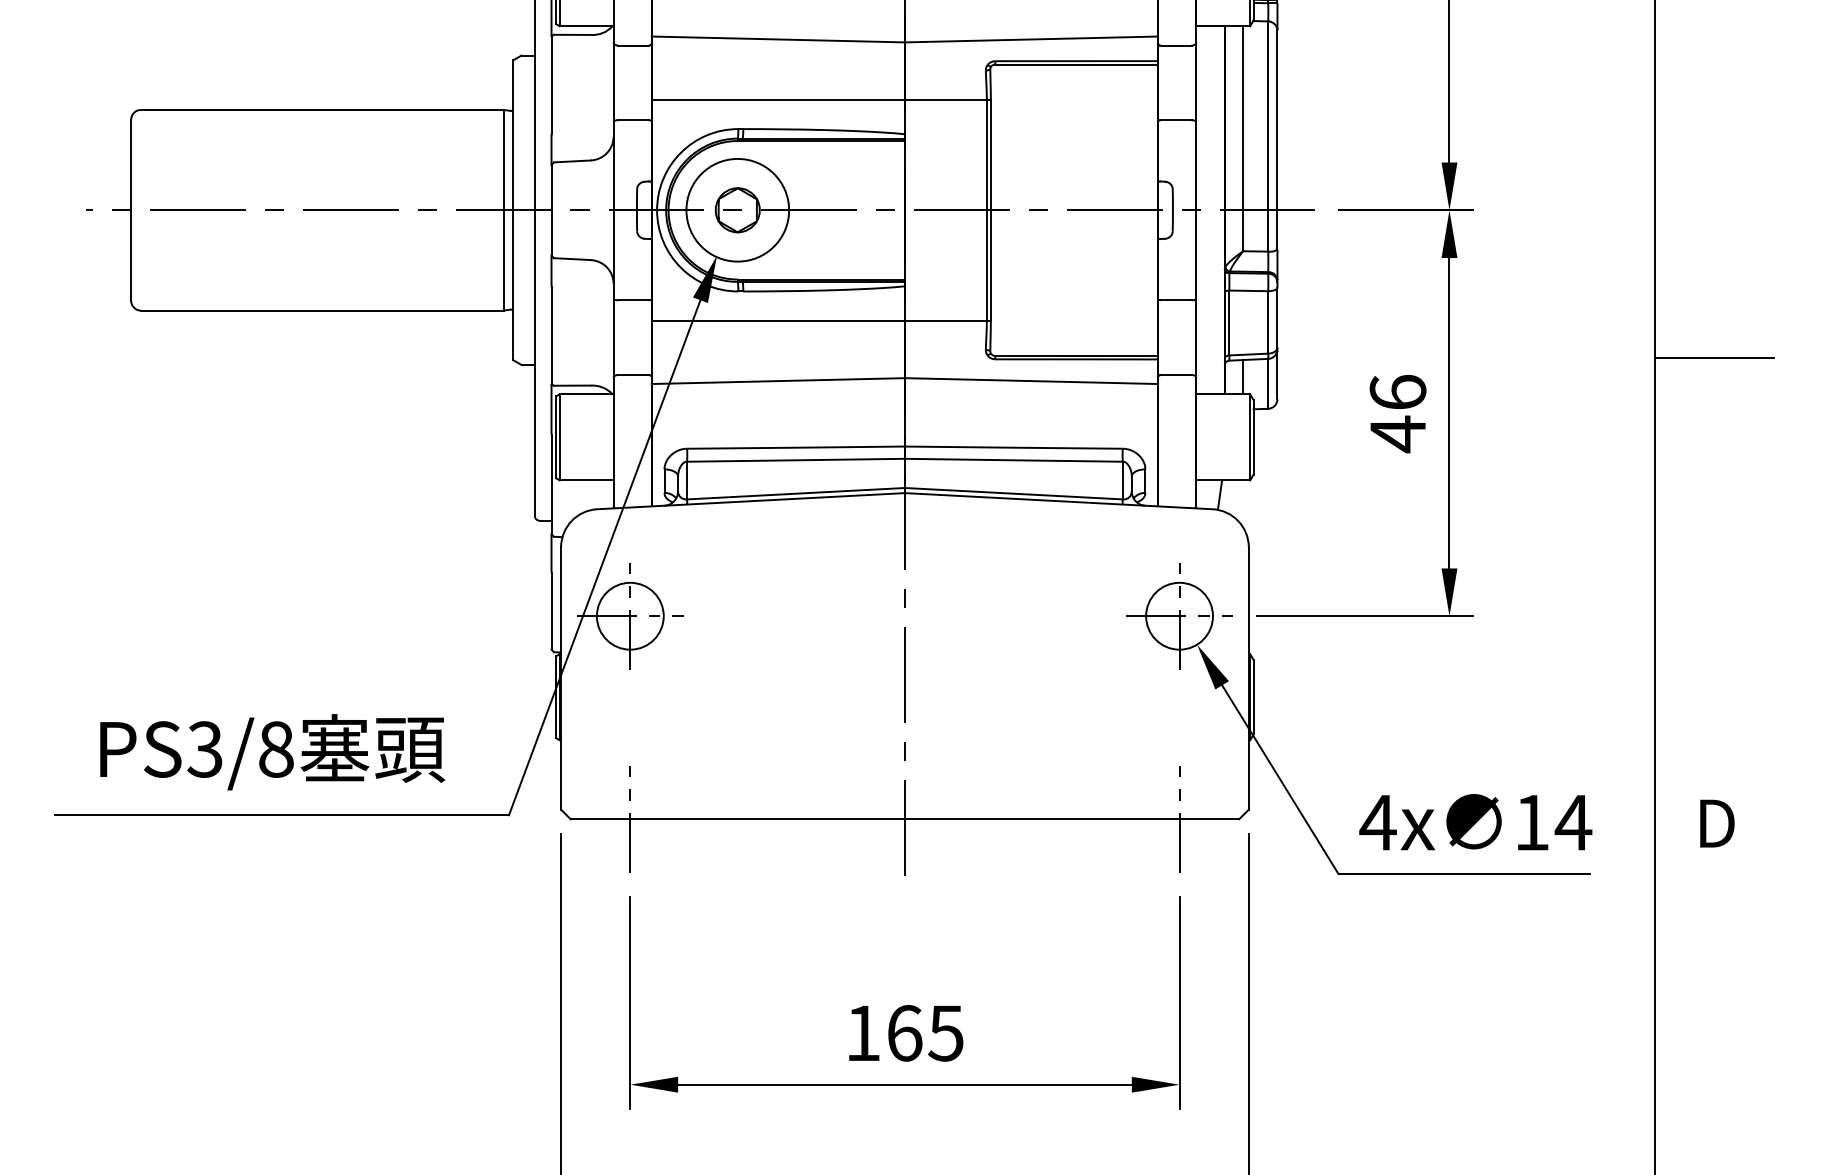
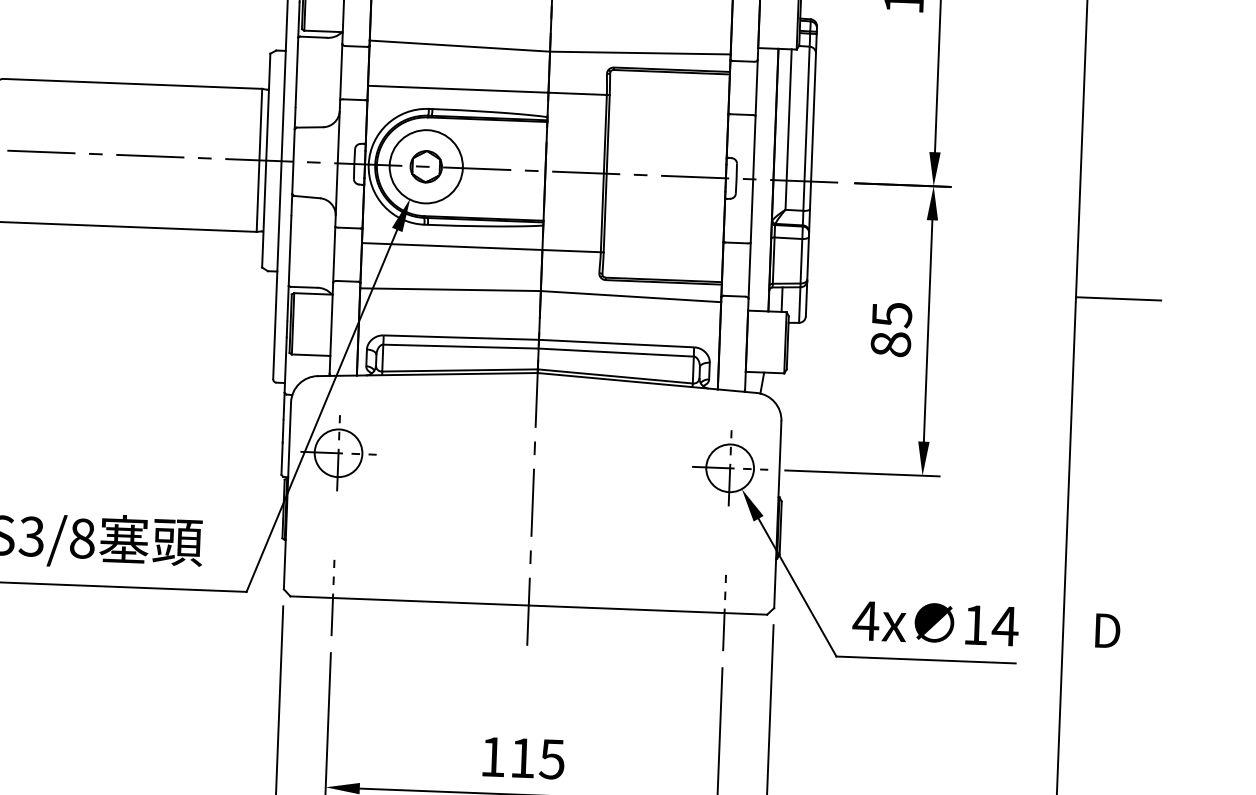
text: (1397, 414) -> (891, 330), 46 -> 85
text: (905, 1033) -> (523, 758), 165 -> 115

